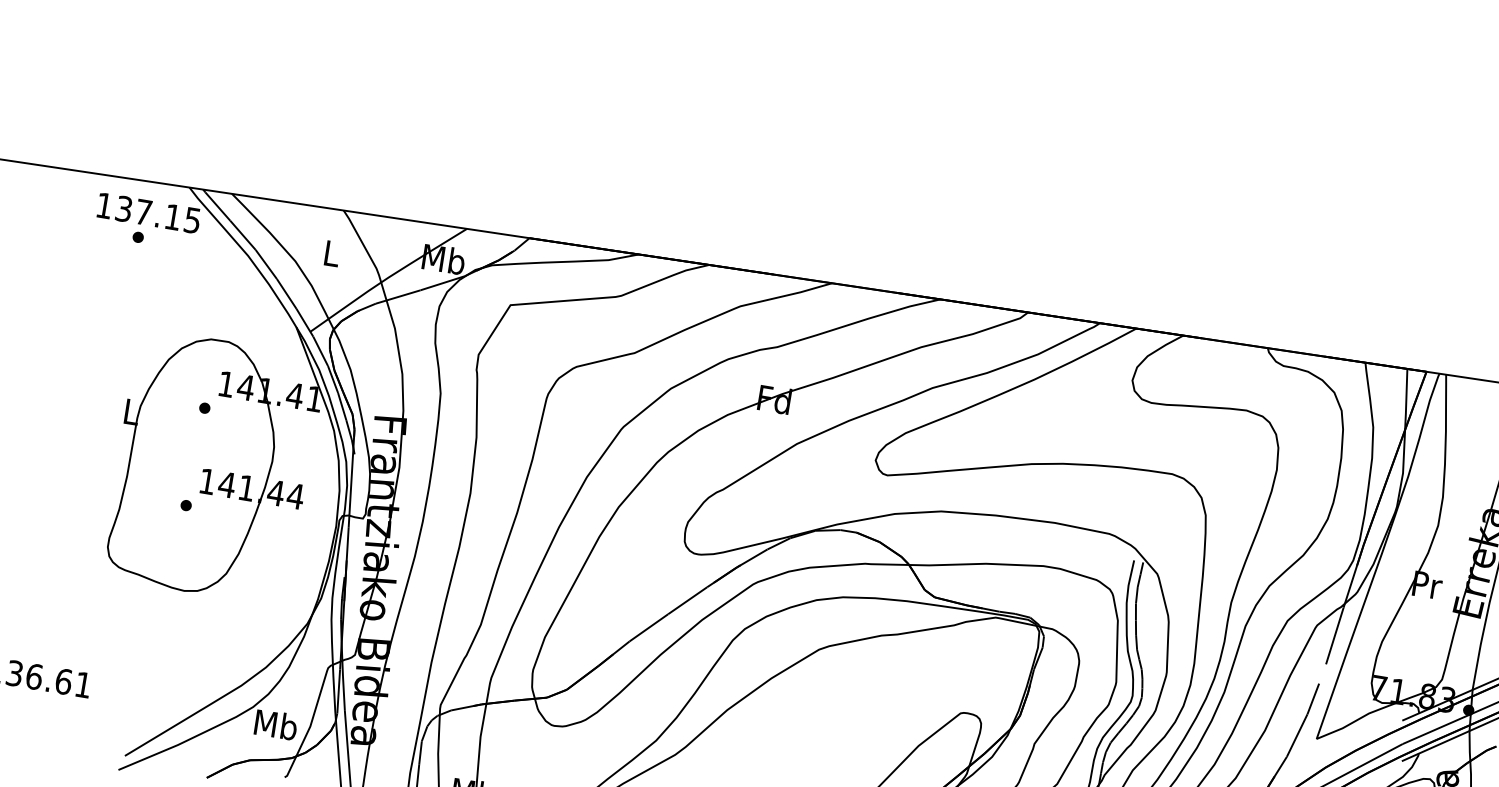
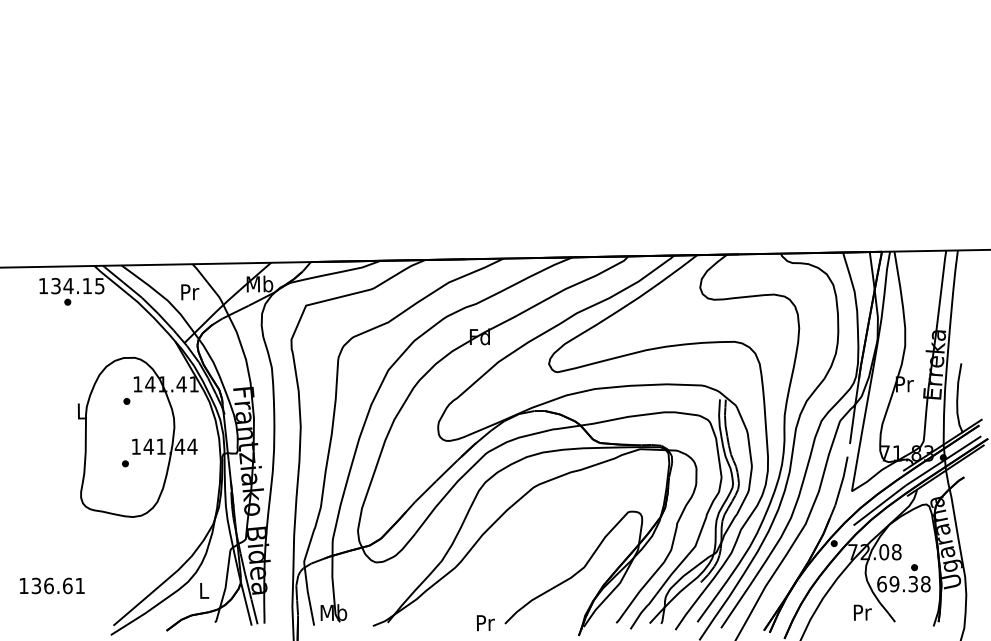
text: (143, 212) -> (68, 286), 137.15 -> 134.15
text: (332, 254) -> (190, 292), L -> Pr
text: (275, 724) -> (203, 590), Mb -> L

